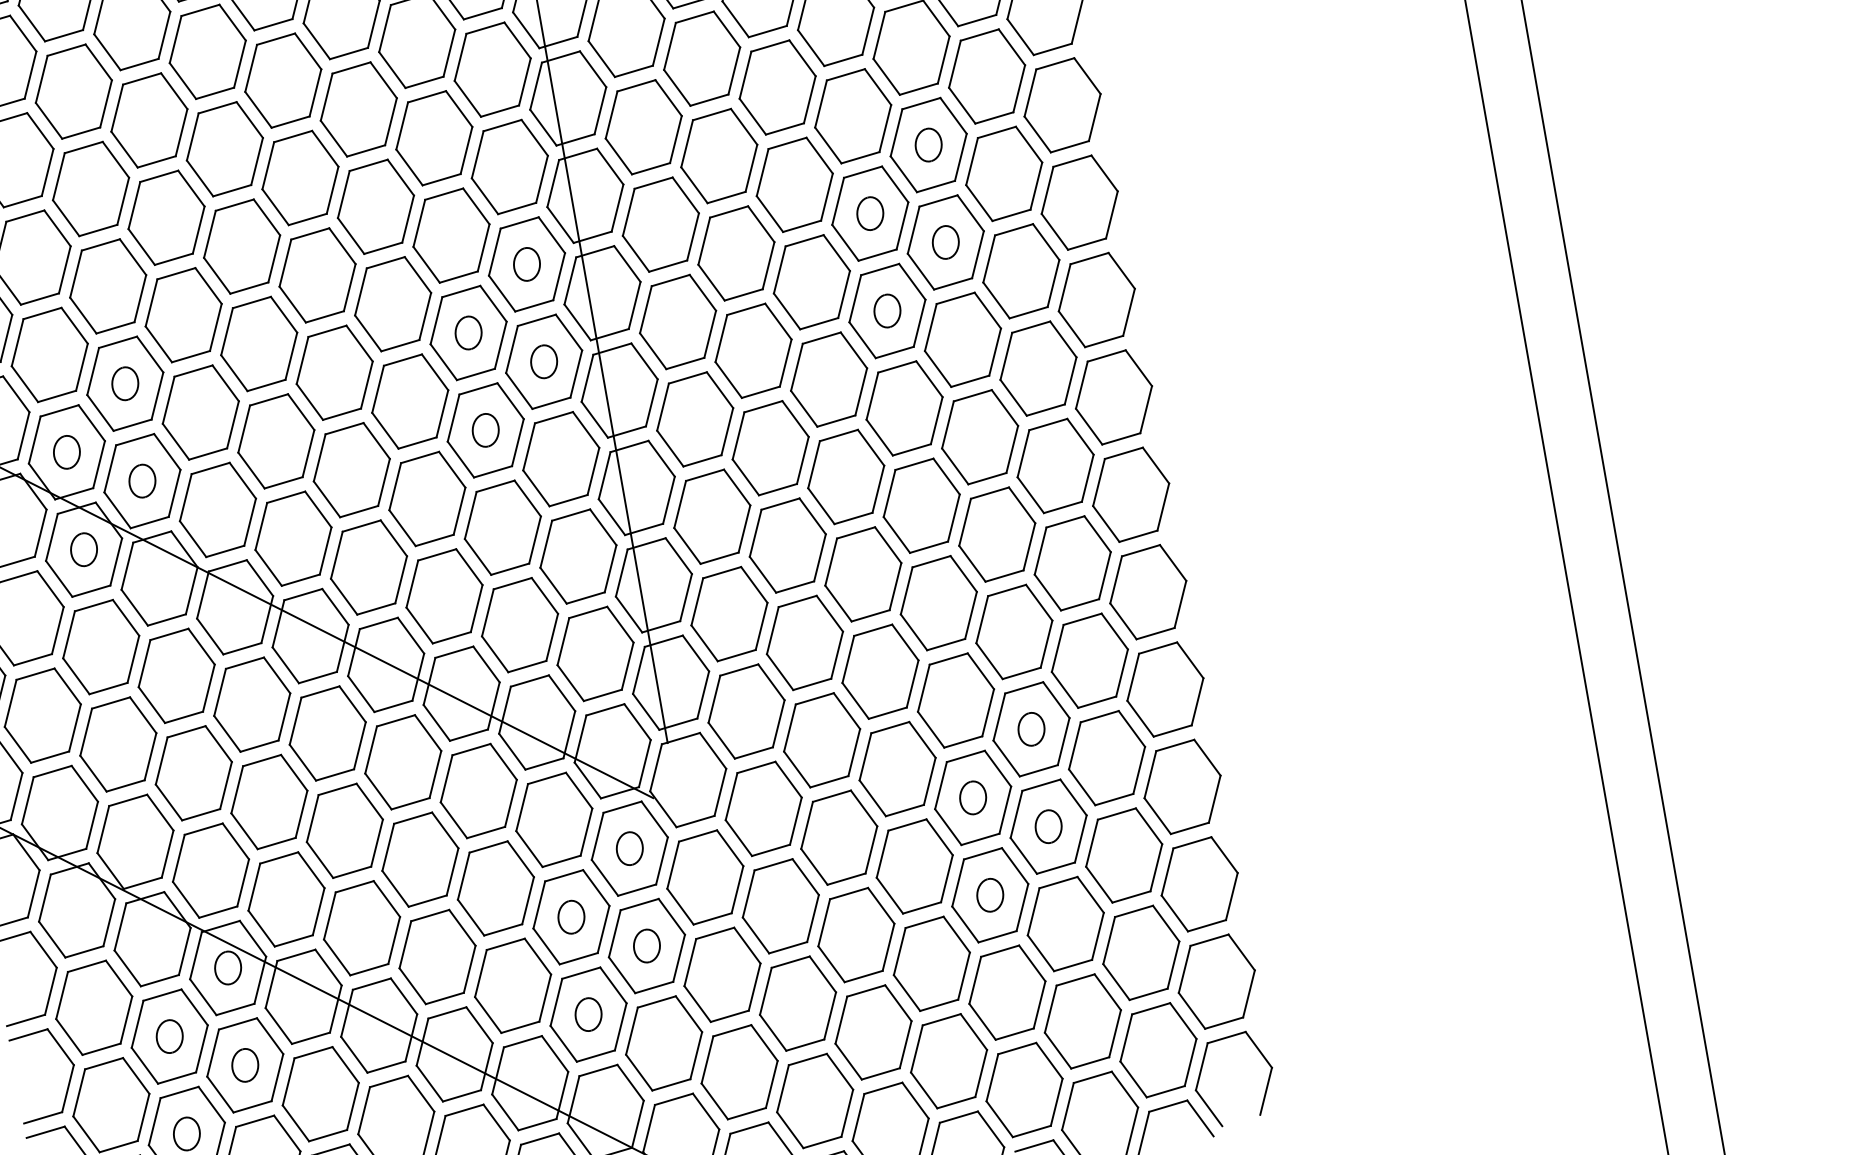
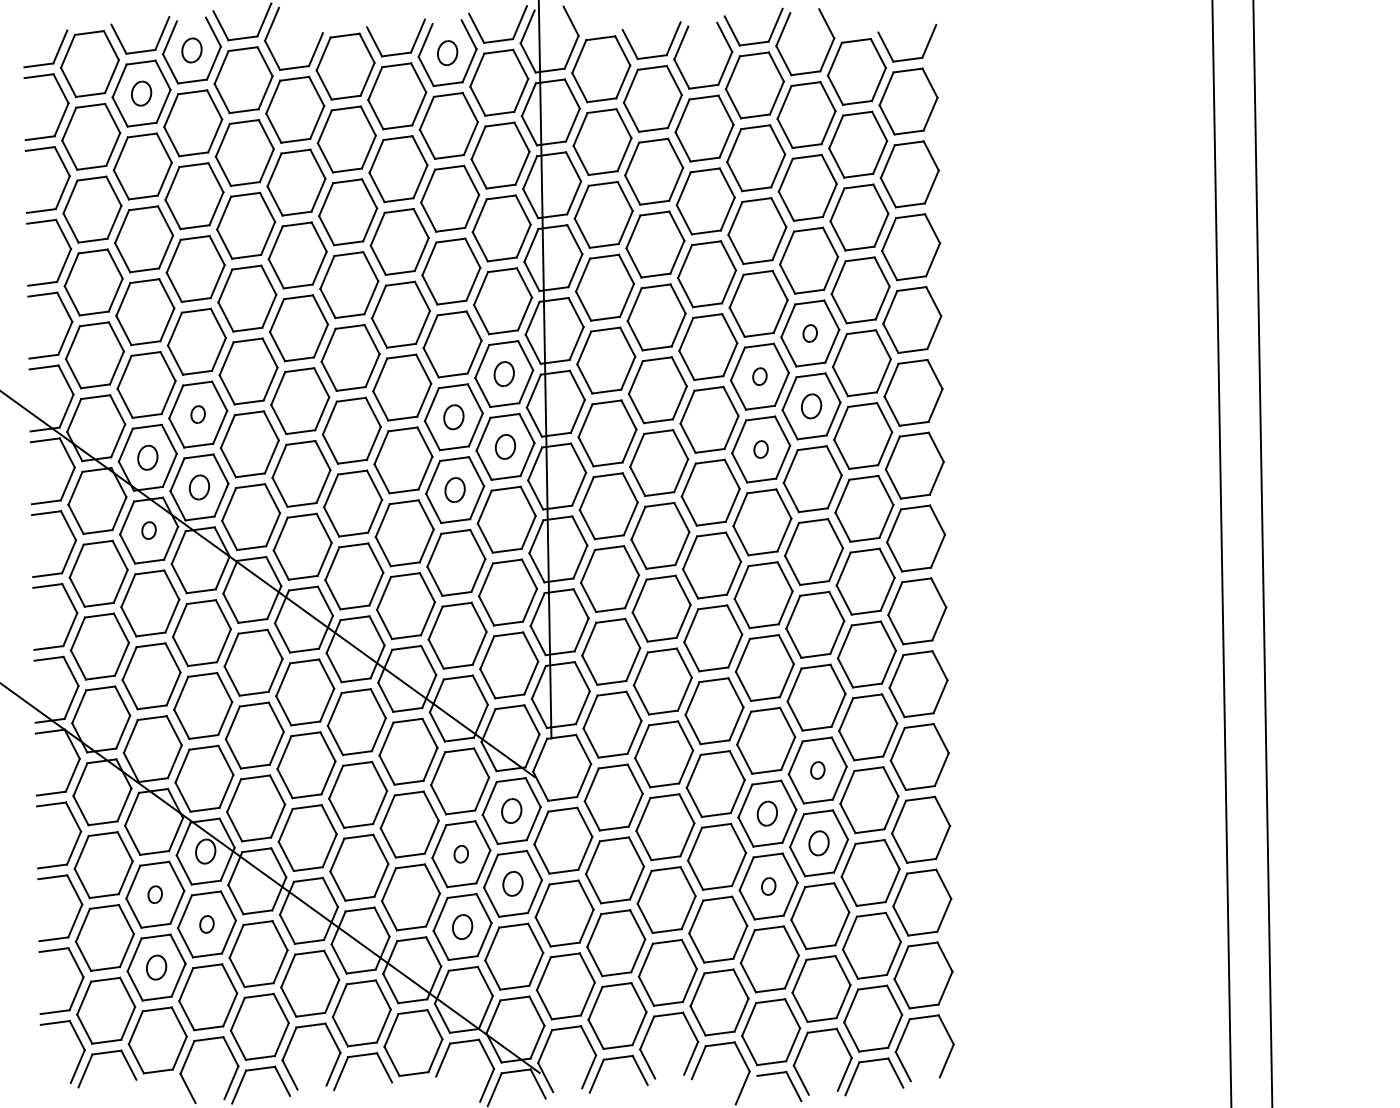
part: (927, 145) -> (809, 333), size x0.7
part: (869, 213) -> (759, 376), size x0.7
part: (886, 311) -> (760, 449), size x0.7
part: (124, 383) -> (197, 414), size x0.7
part: (83, 549) -> (148, 530), size x0.7
part: (1031, 729) -> (817, 770), size x0.7
part: (990, 895) -> (768, 886), size x0.7
part: (570, 917) -> (460, 854), size x0.7
part: (168, 1036) -> (154, 894), size x0.7
part: (244, 1065) -> (206, 924), size x0.7

